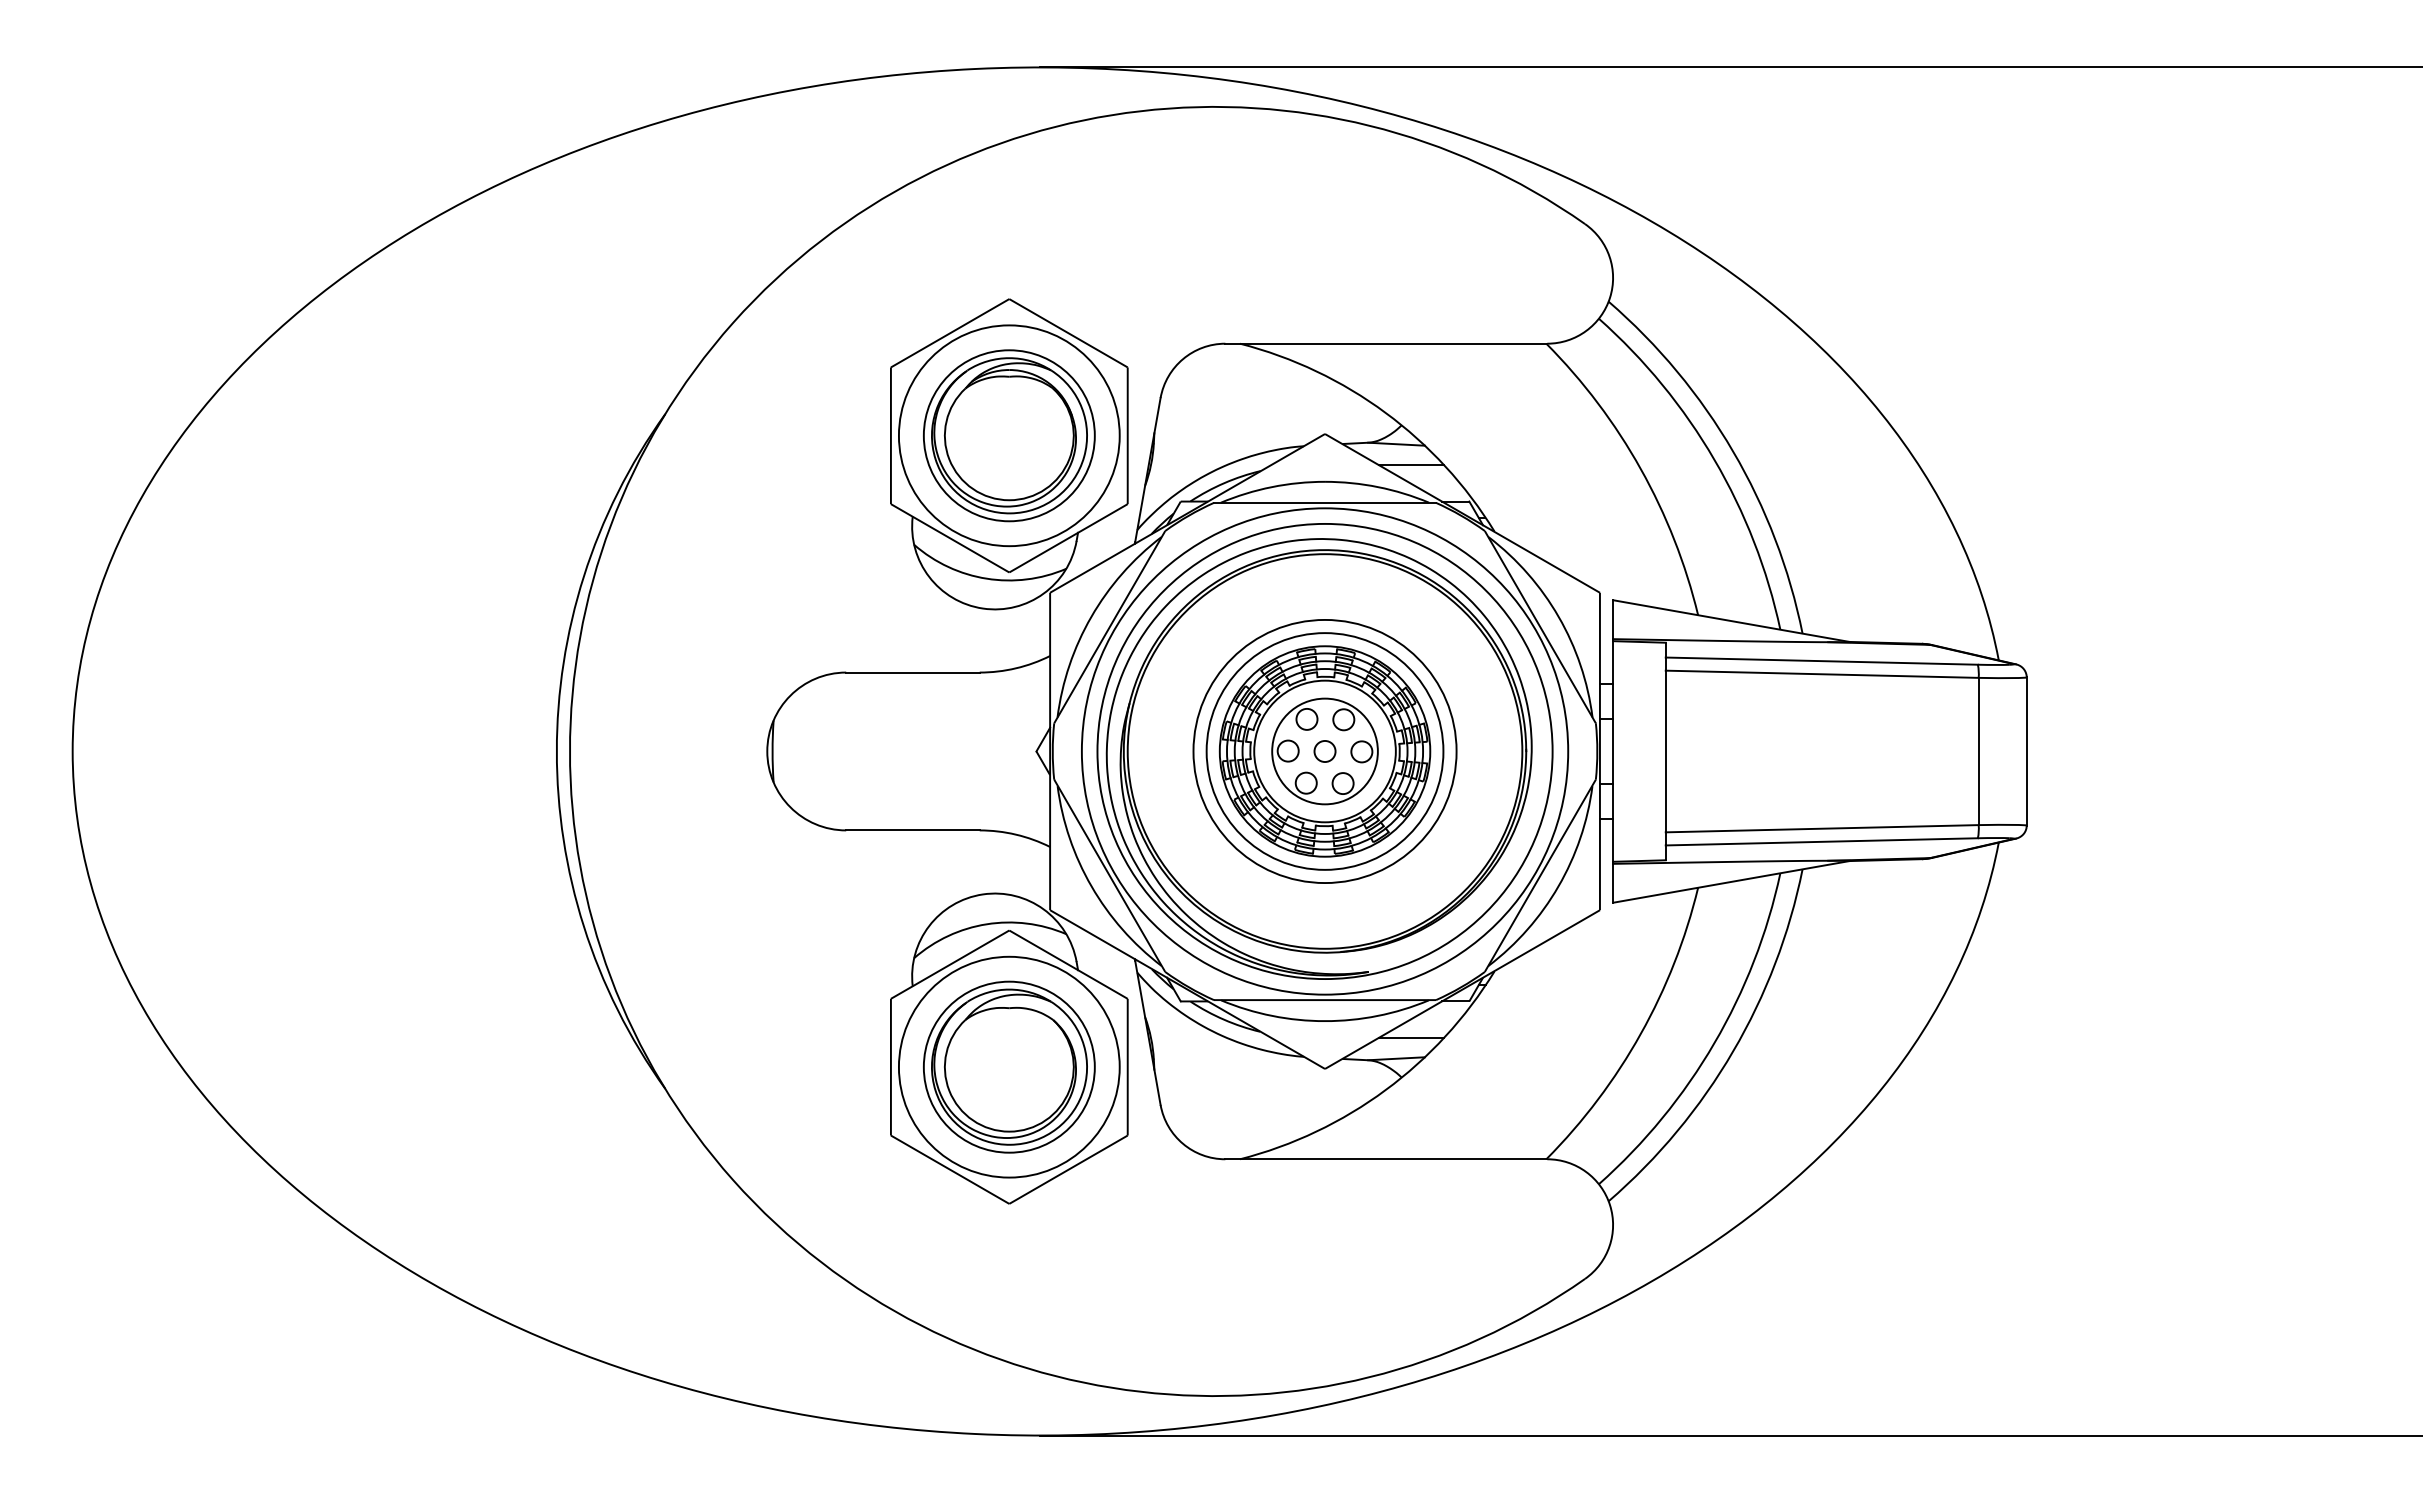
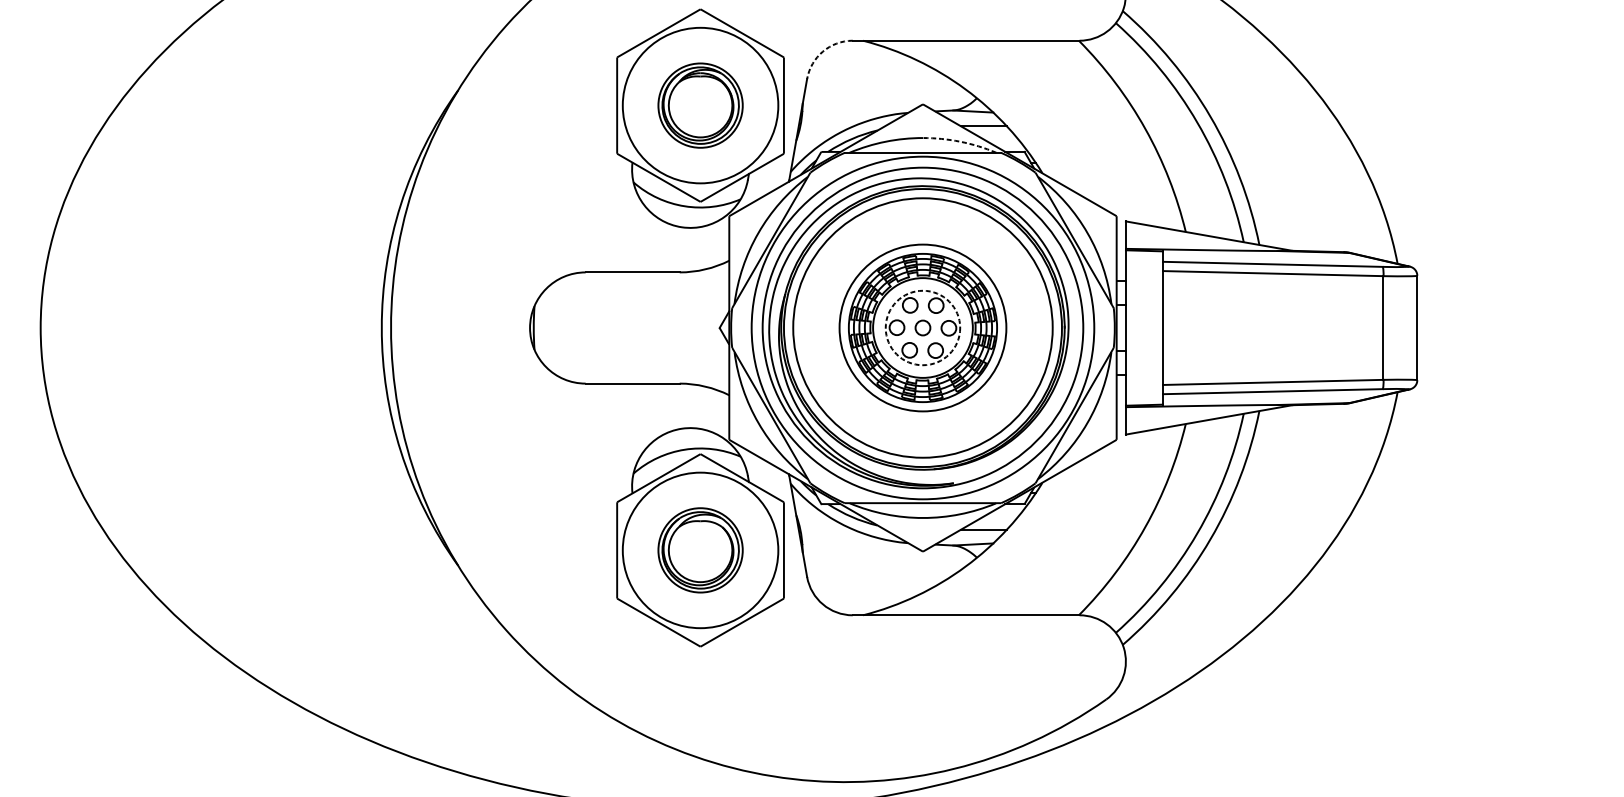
arc: (1183, 359) -> (823, 51), solid -> dashed
part: (1009, 435) -> (700, 105), size x0.7
arc: (1378, 487) -> (960, 142), solid -> dashed
circle: (1324, 751) -> (922, 328), size x1.4
circle: (1324, 751) -> (922, 328), solid -> dashed
part: (1009, 1066) -> (700, 549), size x0.7

